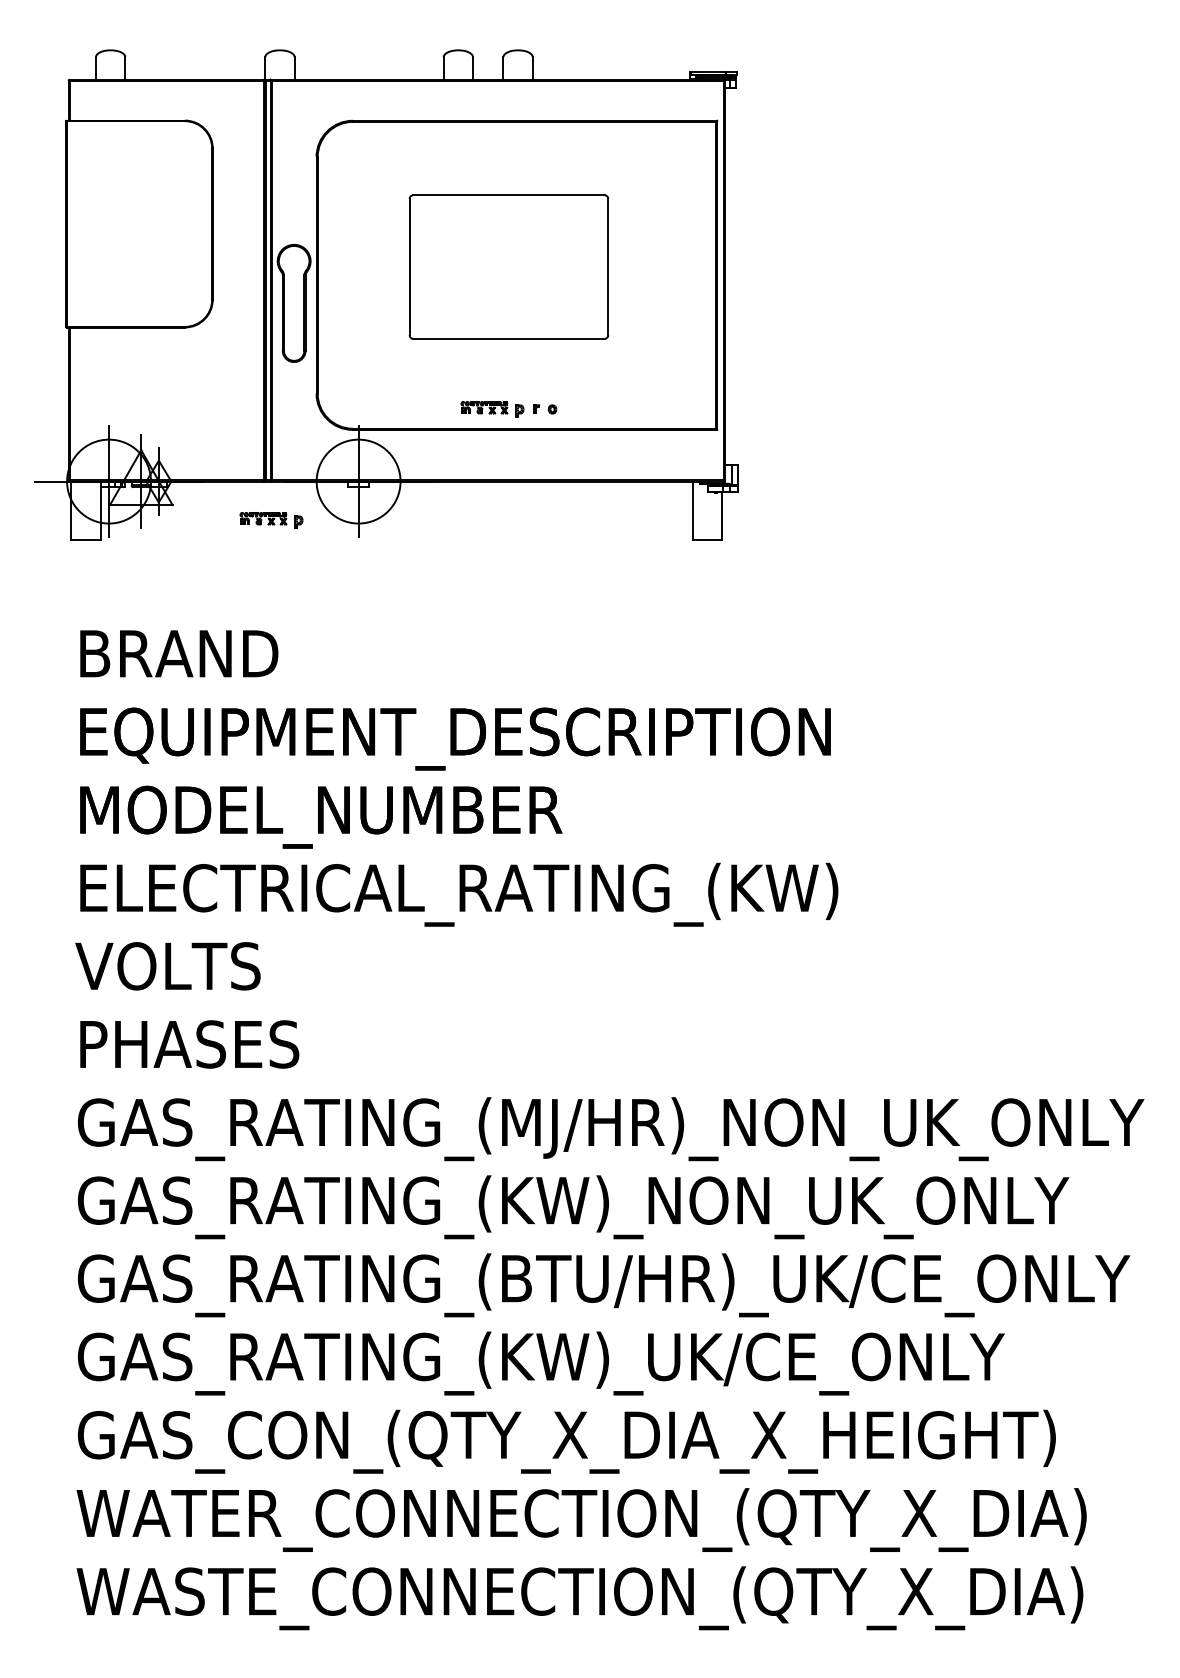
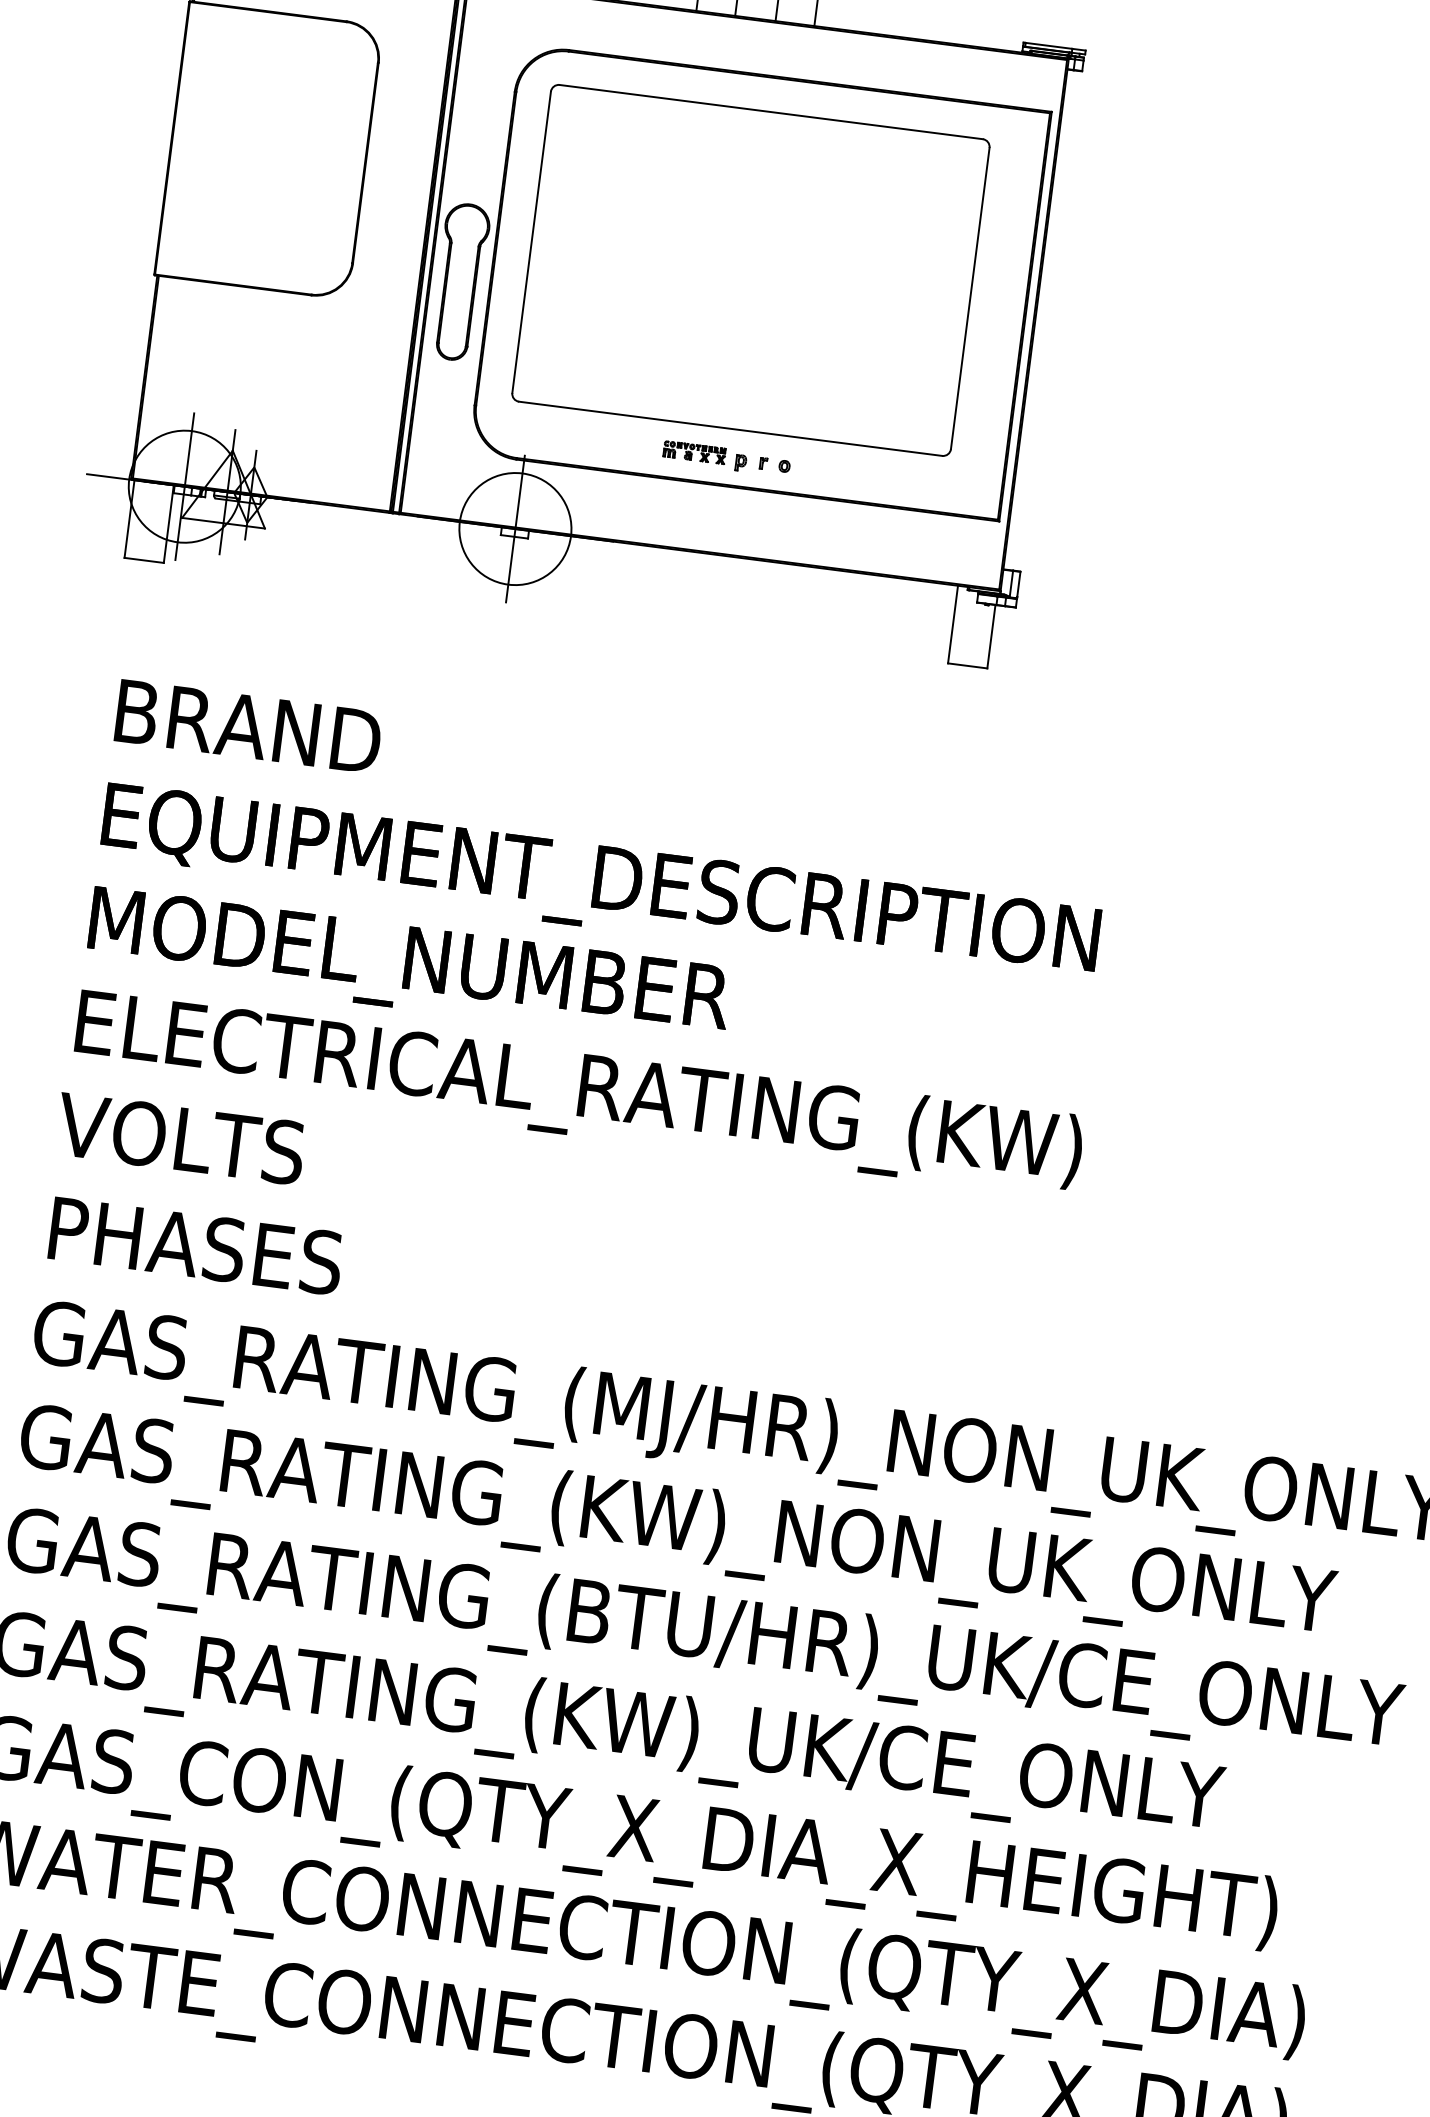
part: (508, 266) -> (750, 269), size x1.67
part: (271, 520) -> (393, 565), removed

